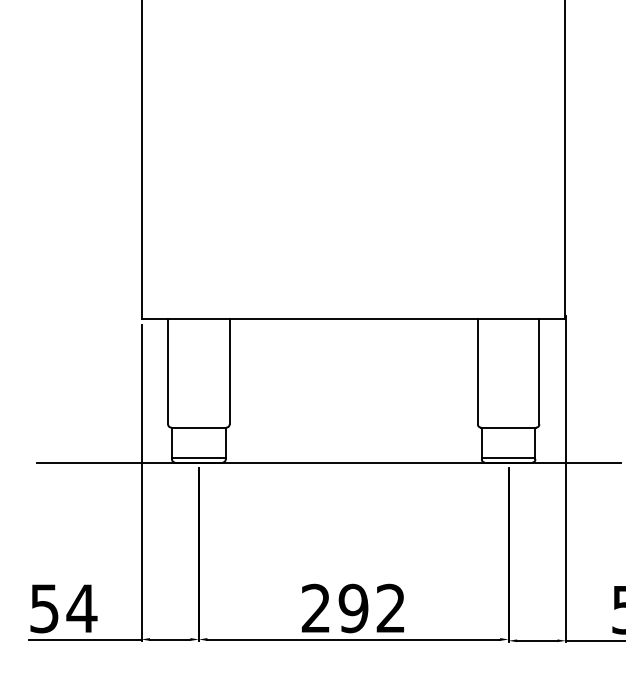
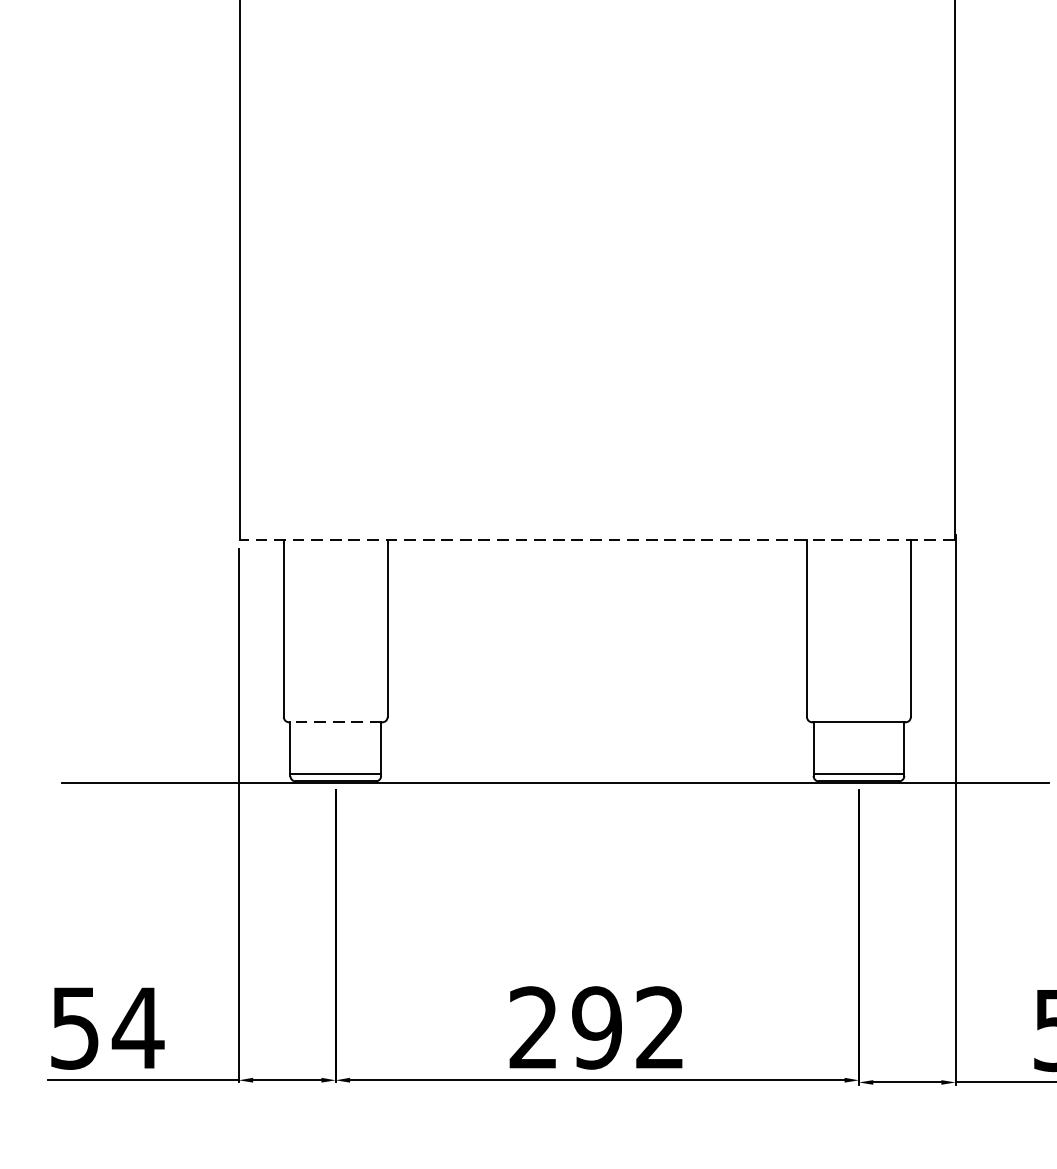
line: (353, 319) -> (596, 539), solid -> dashed
line: (198, 427) -> (335, 722), solid -> dashed

